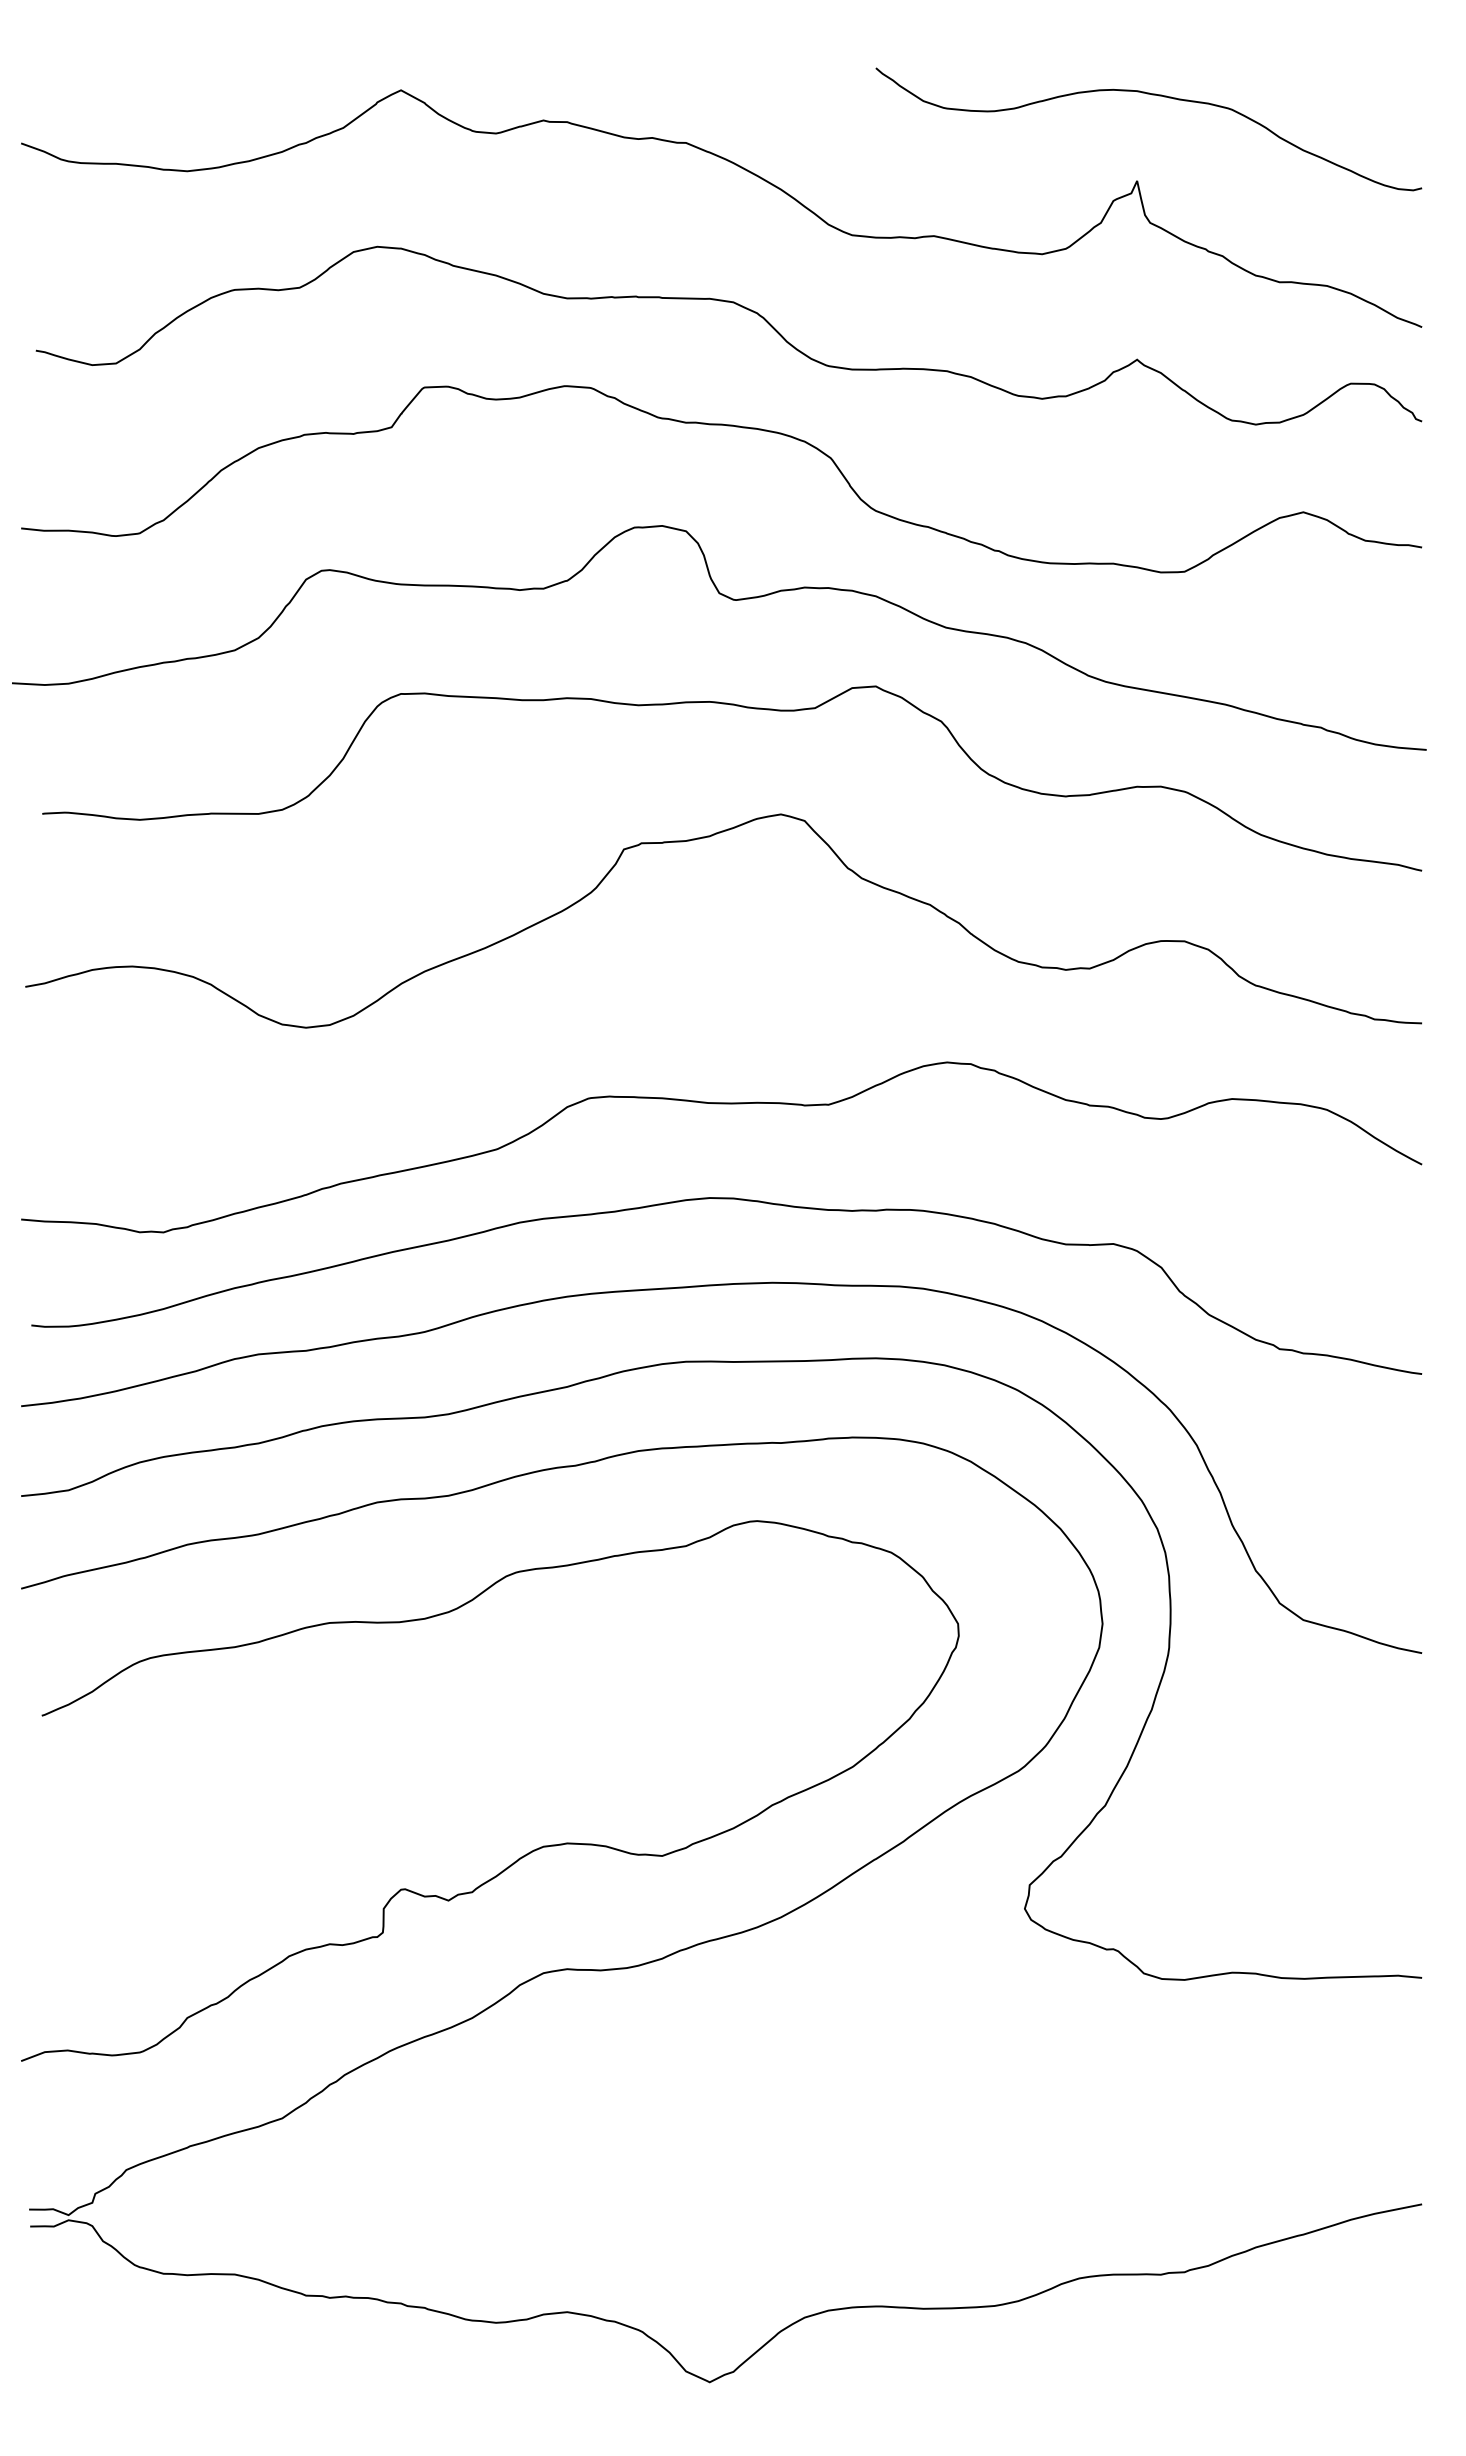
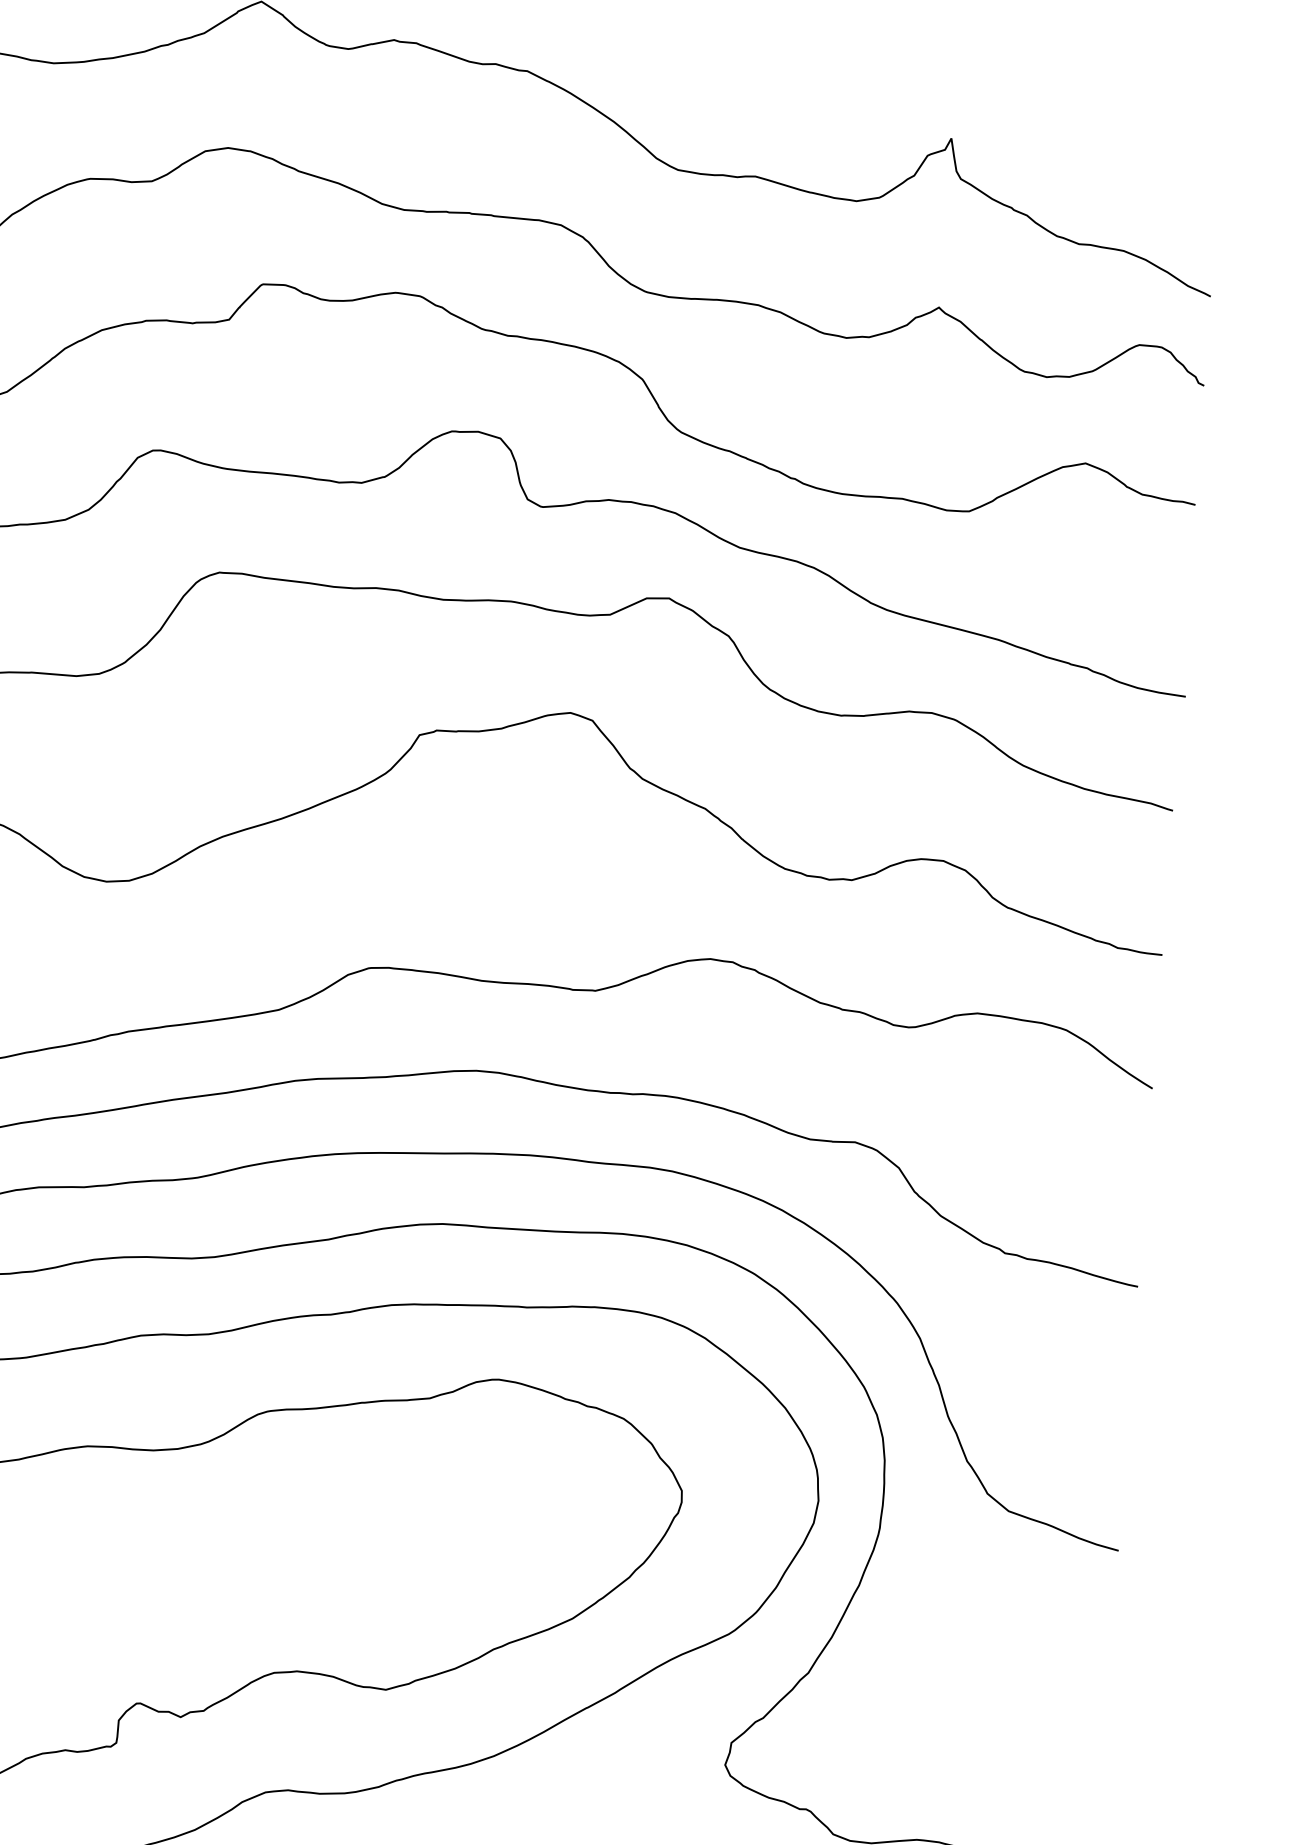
curve: (1152, 95) -> (971, 58), removed

